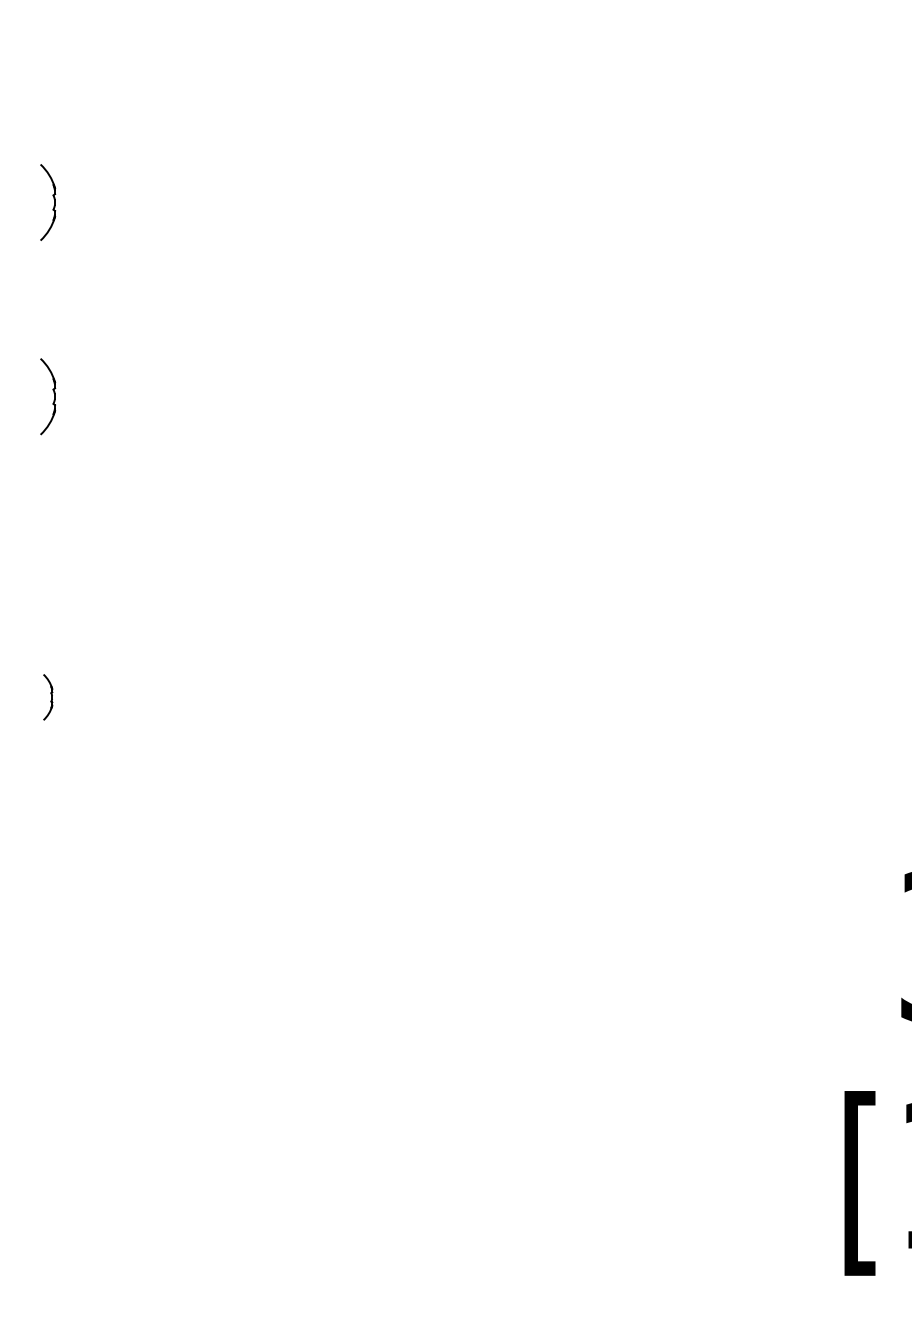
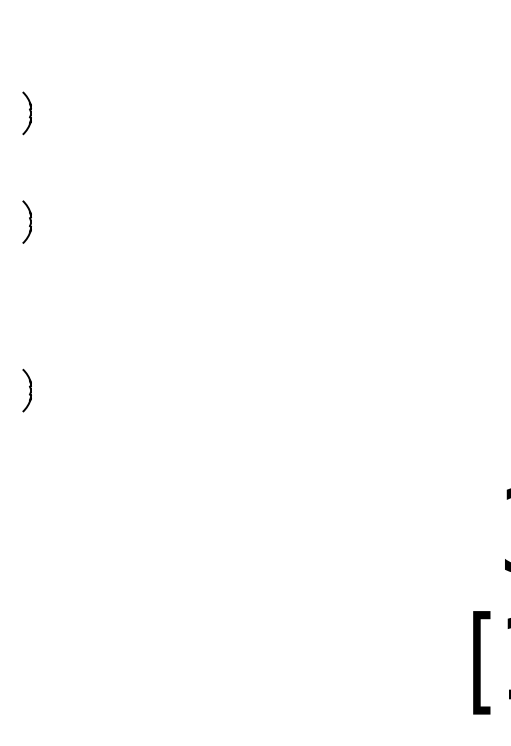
part: (47, 697) -> (26, 390), size x1.67

